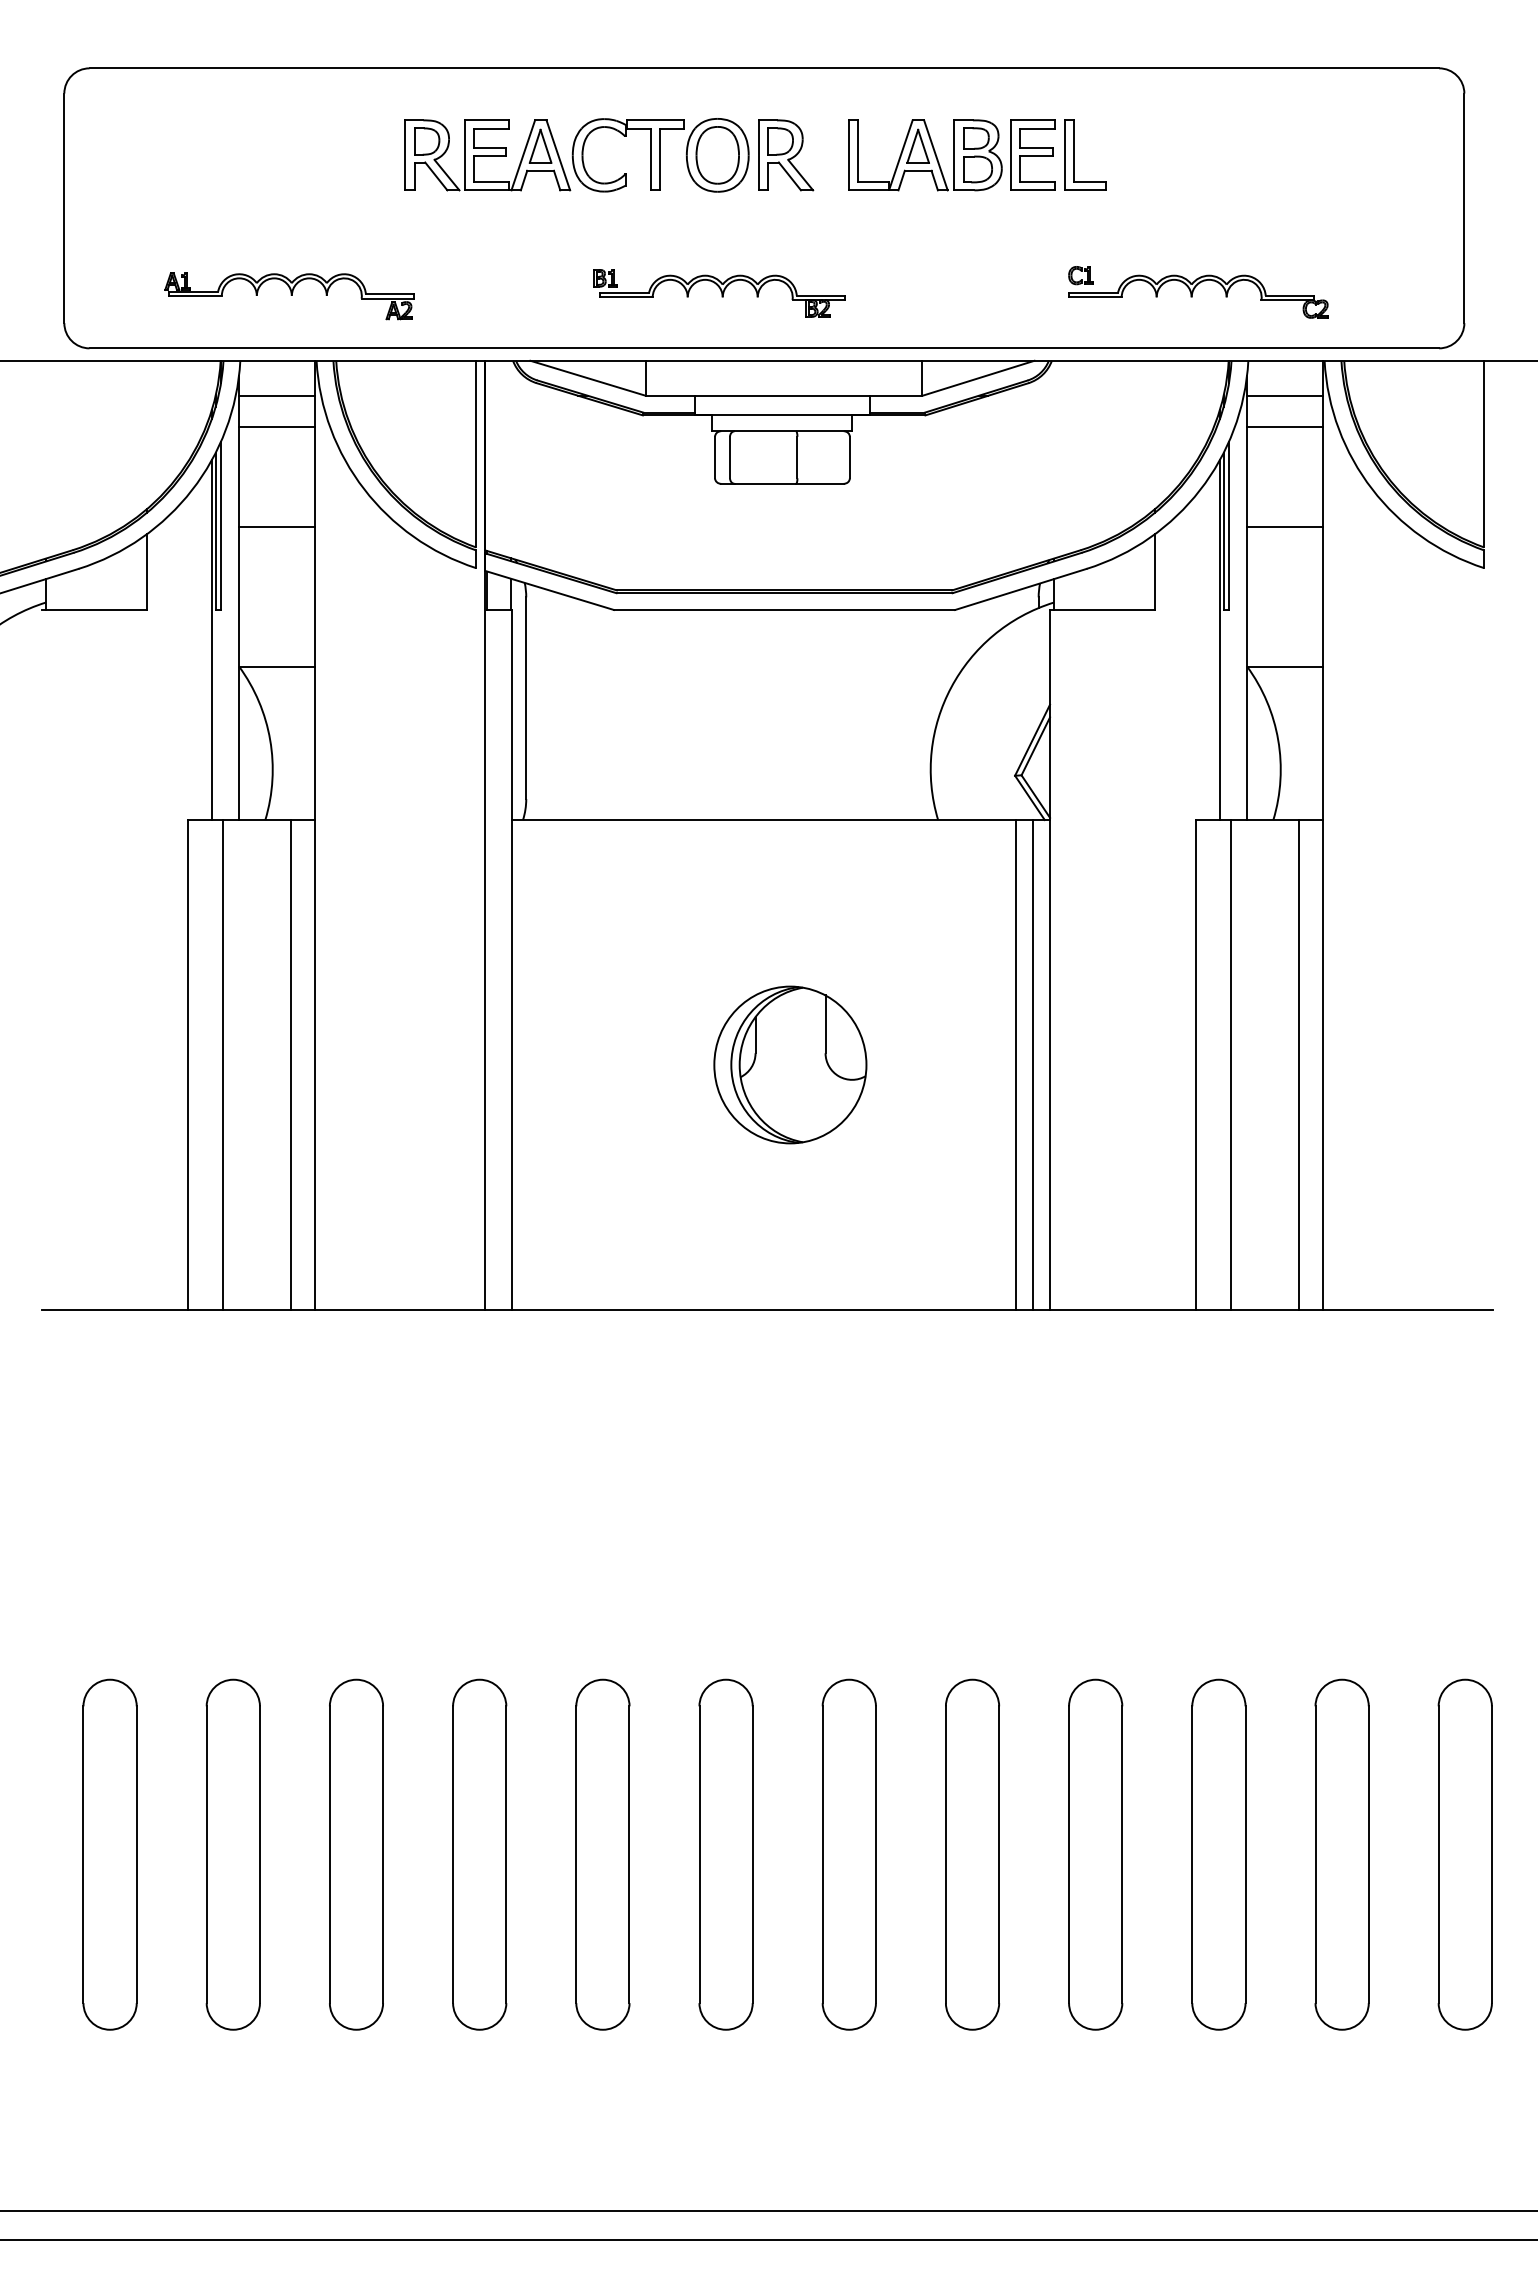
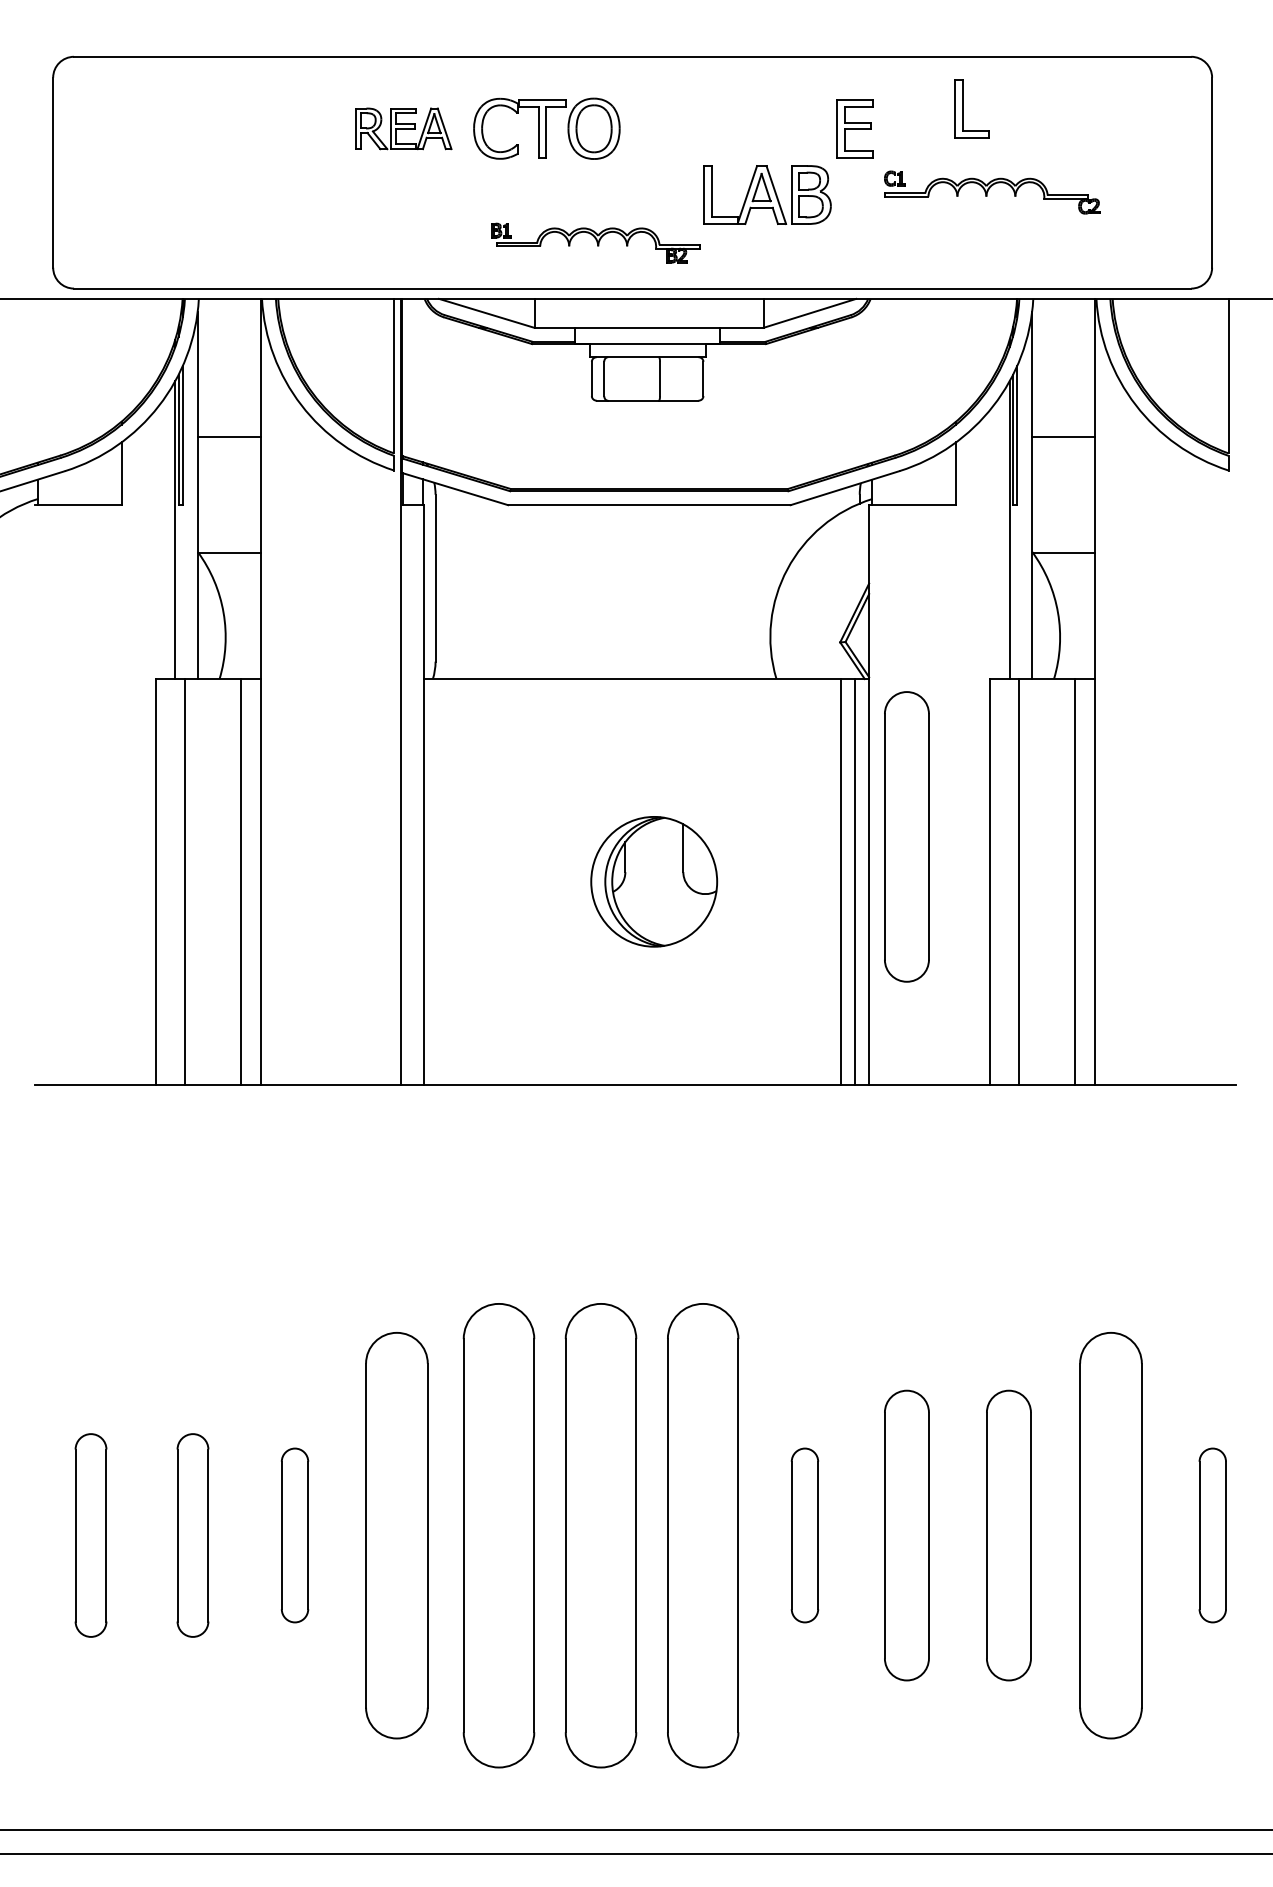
part: (1074, 154) -> (963, 108), moved
part: (487, 155) -> (403, 128), size x0.7
part: (786, 155) -> (650, 128), removed
part: (925, 155) -> (767, 195), moved
part: (1198, 292) -> (992, 192), moved
part: (289, 296) -> (239, 245), removed
line: (276, 395) -> (228, 327), removed
line: (1284, 395) -> (1063, 327), removed
line: (276, 426) -> (228, 353), removed
line: (1284, 426) -> (1063, 353), removed
part: (1095, 1010) -> (906, 836), added
part: (109, 1854) -> (90, 1535), size x0.7
part: (232, 1854) -> (192, 1535), size x0.7
part: (356, 1854) -> (295, 1535), size x0.6
part: (479, 1854) -> (396, 1535), size x1.4
part: (602, 1854) -> (498, 1535), size x1.6
part: (725, 1854) -> (600, 1535), size x1.6
part: (848, 1854) -> (702, 1535), size x1.6
part: (972, 1854) -> (804, 1535), size x0.6
part: (1341, 1854) -> (1110, 1535), size x1.4
part: (1464, 1854) -> (1212, 1535), size x0.6

